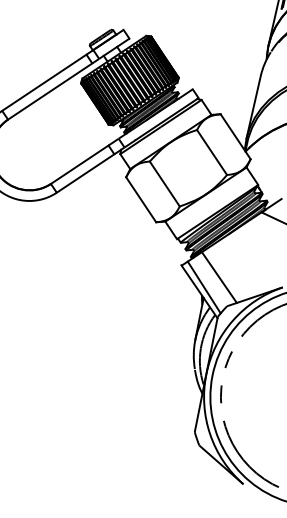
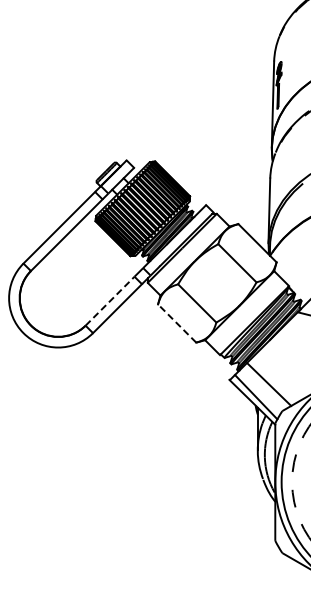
line: (80, 165) -> (110, 301), solid -> dashed
line: (140, 199) -> (176, 323), solid -> dashed

